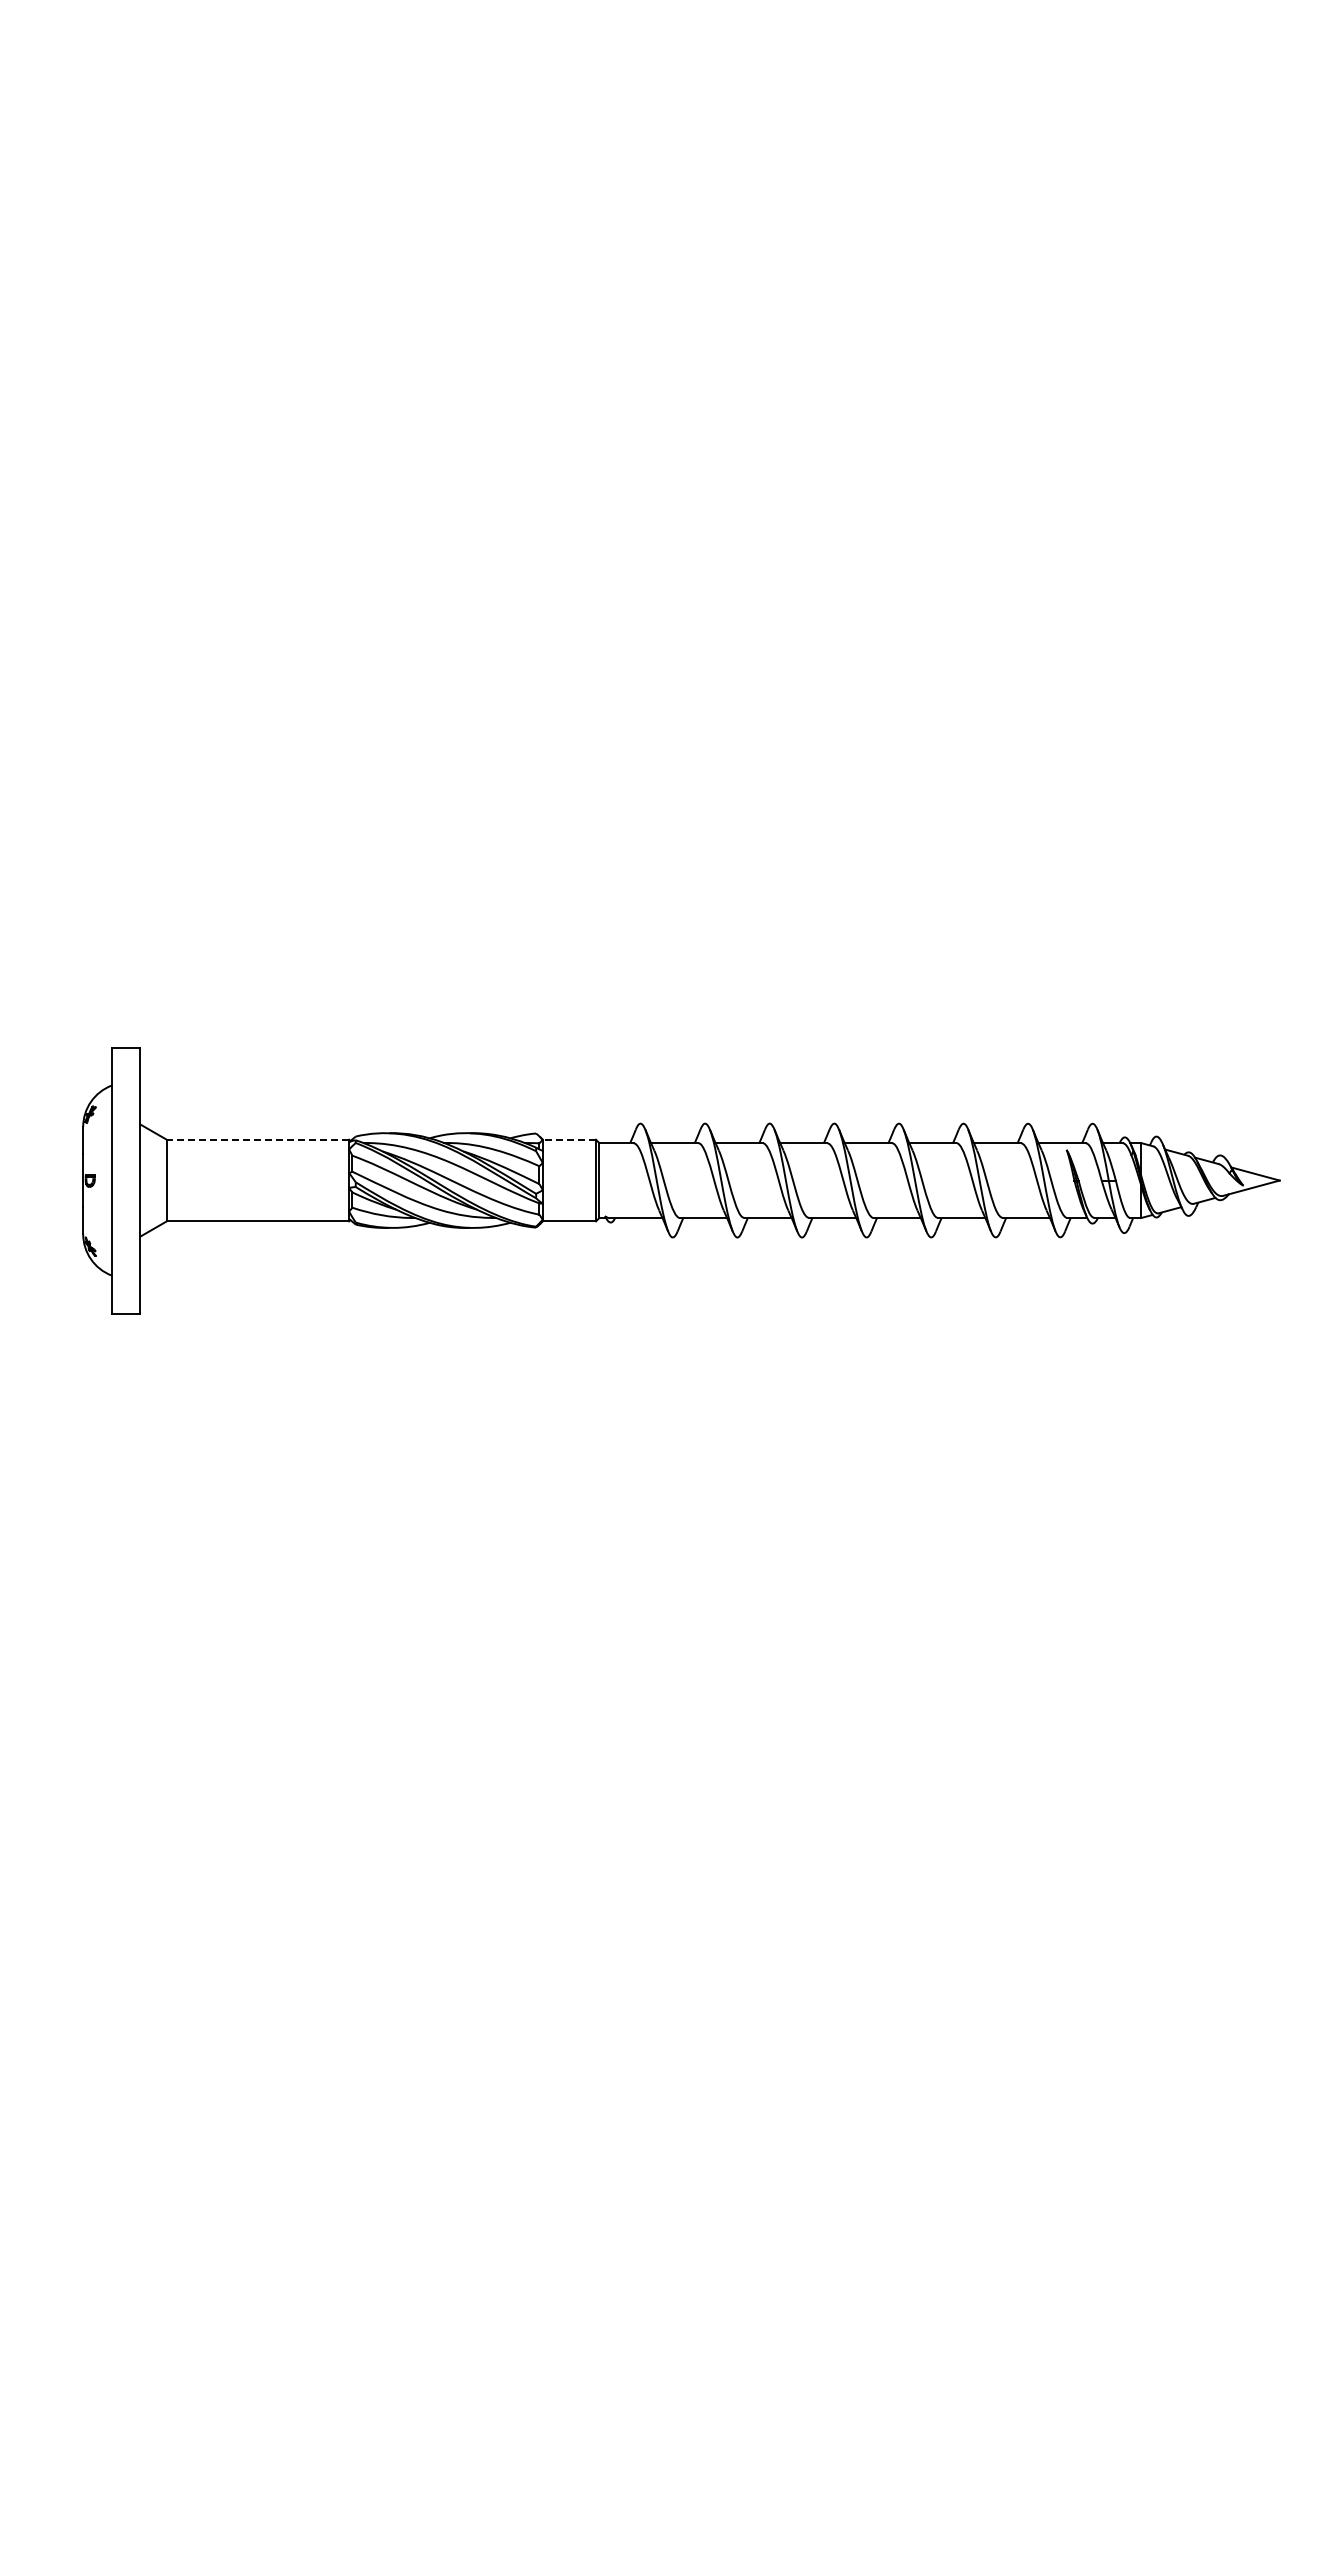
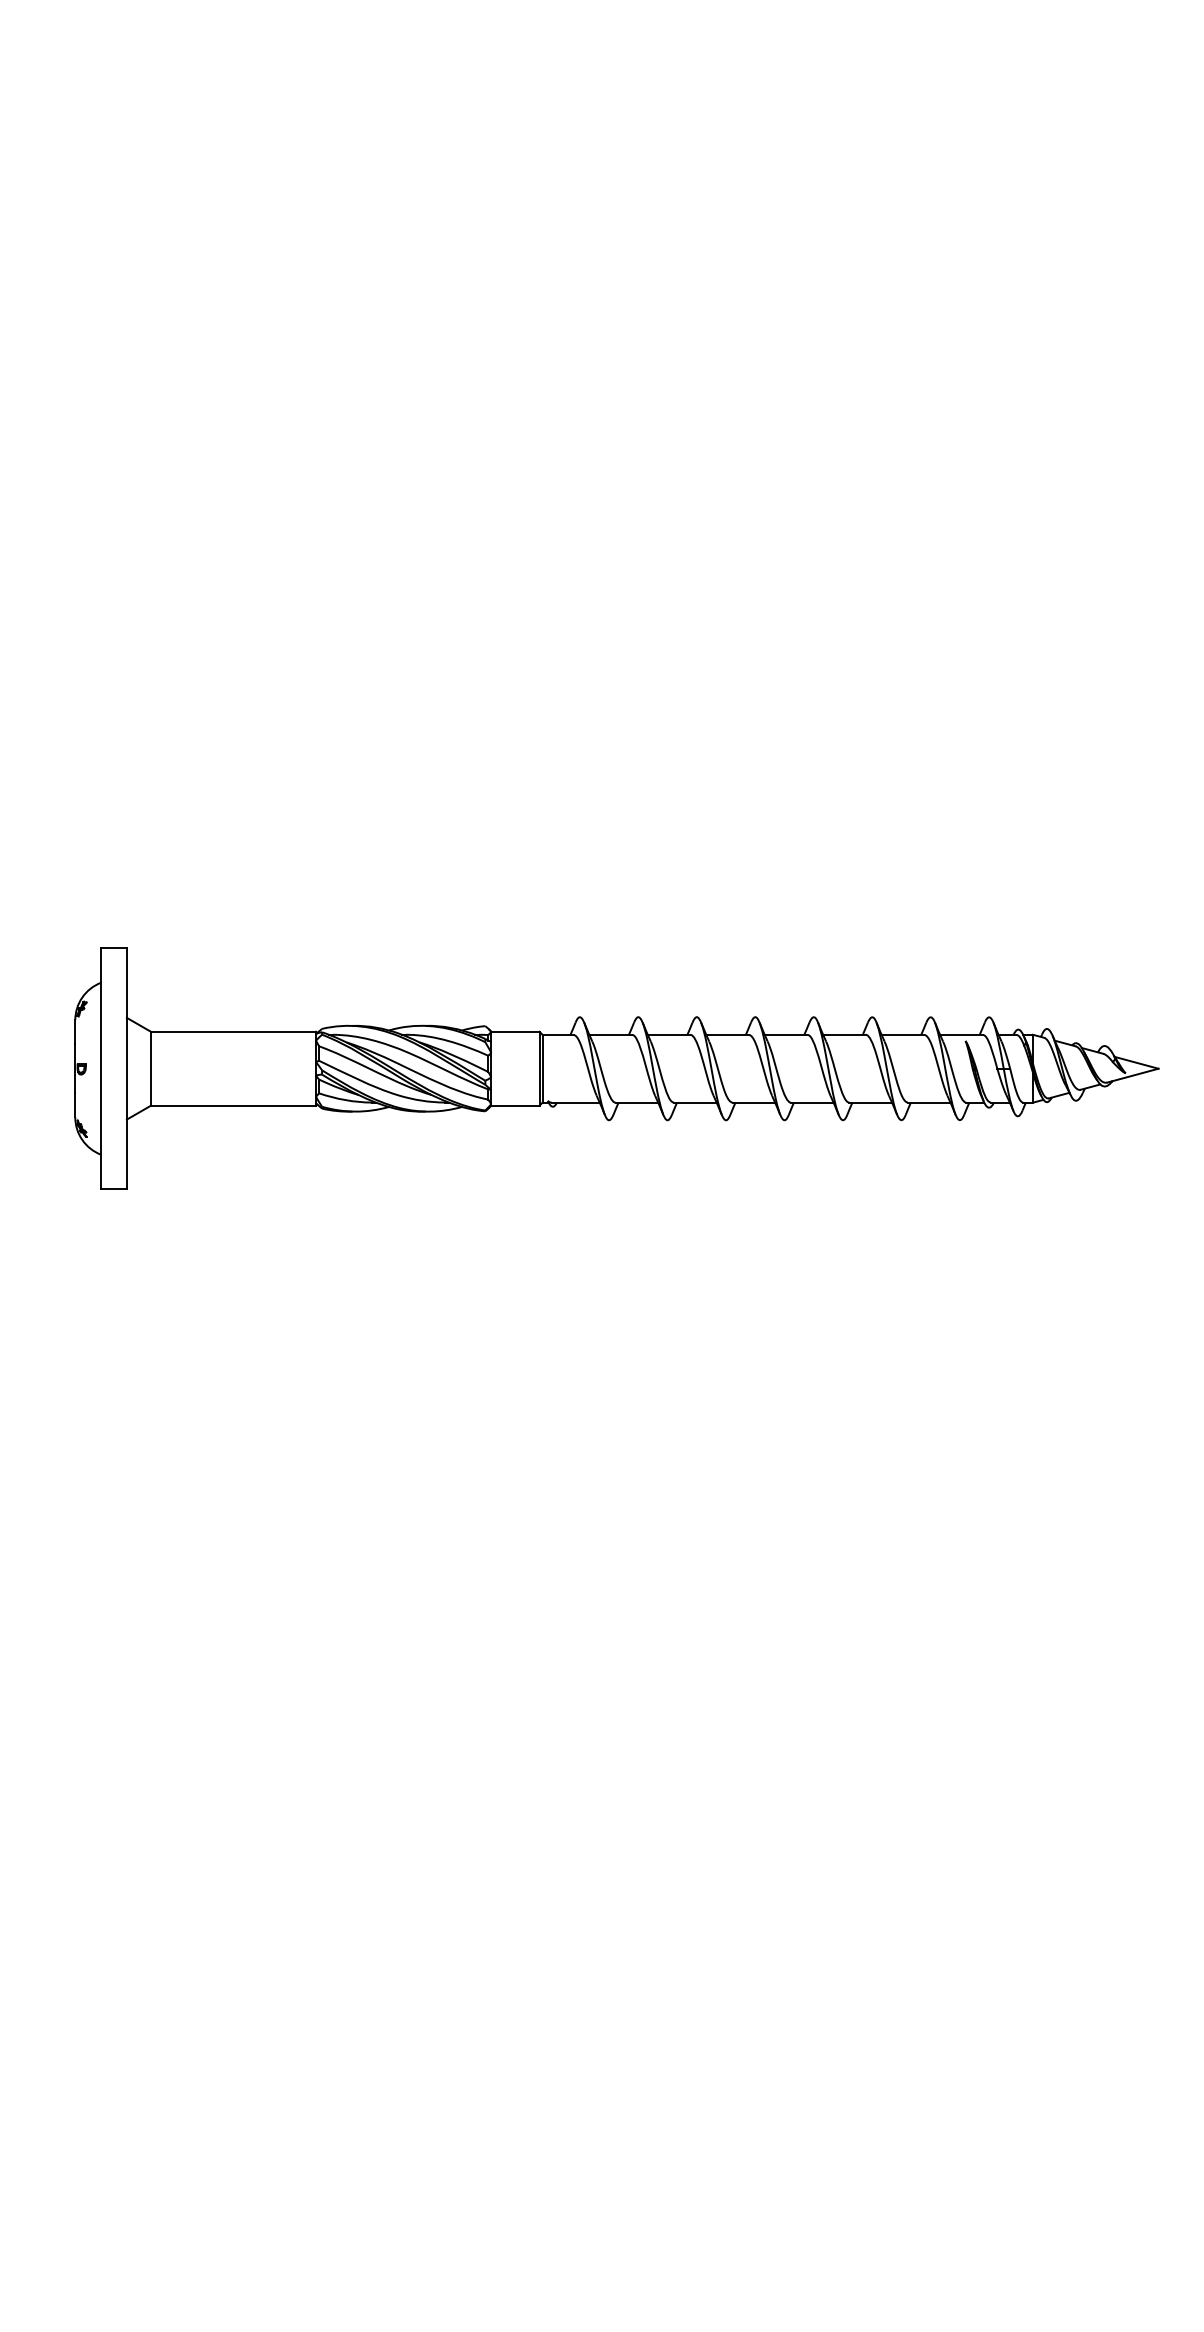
line: (257, 1139) -> (233, 1031), dashed -> solid
line: (569, 1139) -> (515, 1031), dashed -> solid

